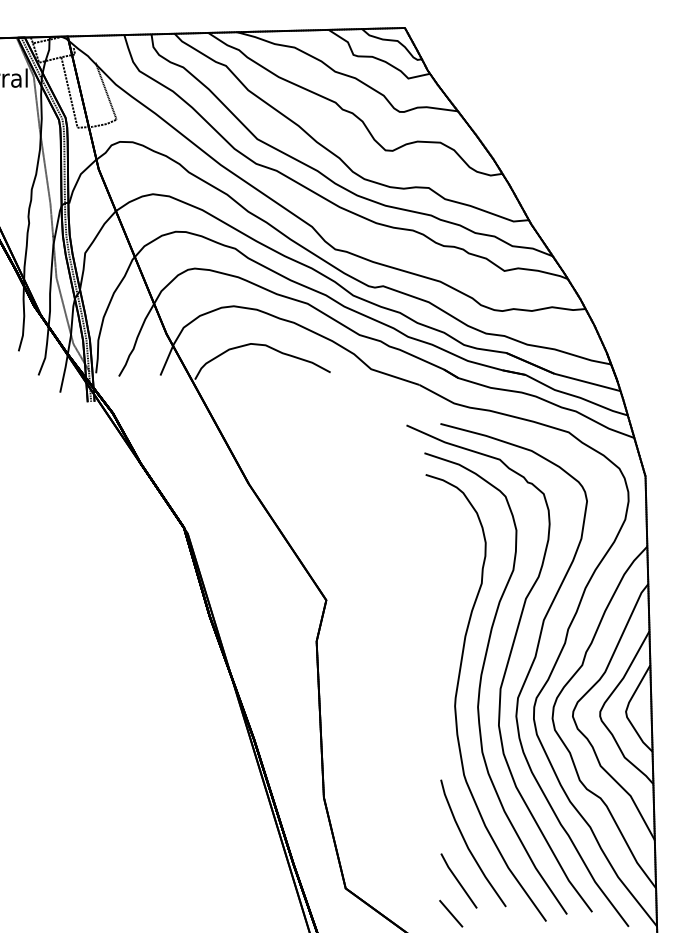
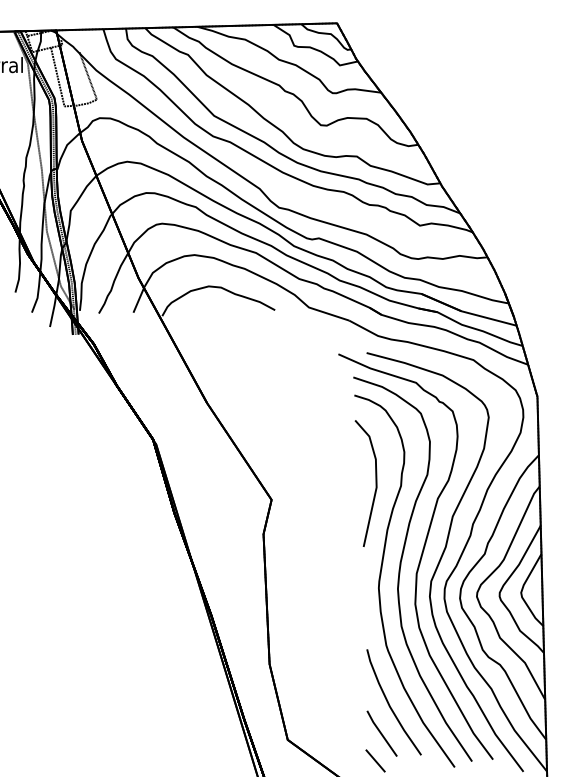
line: (451, 580) -> (375, 483), added

